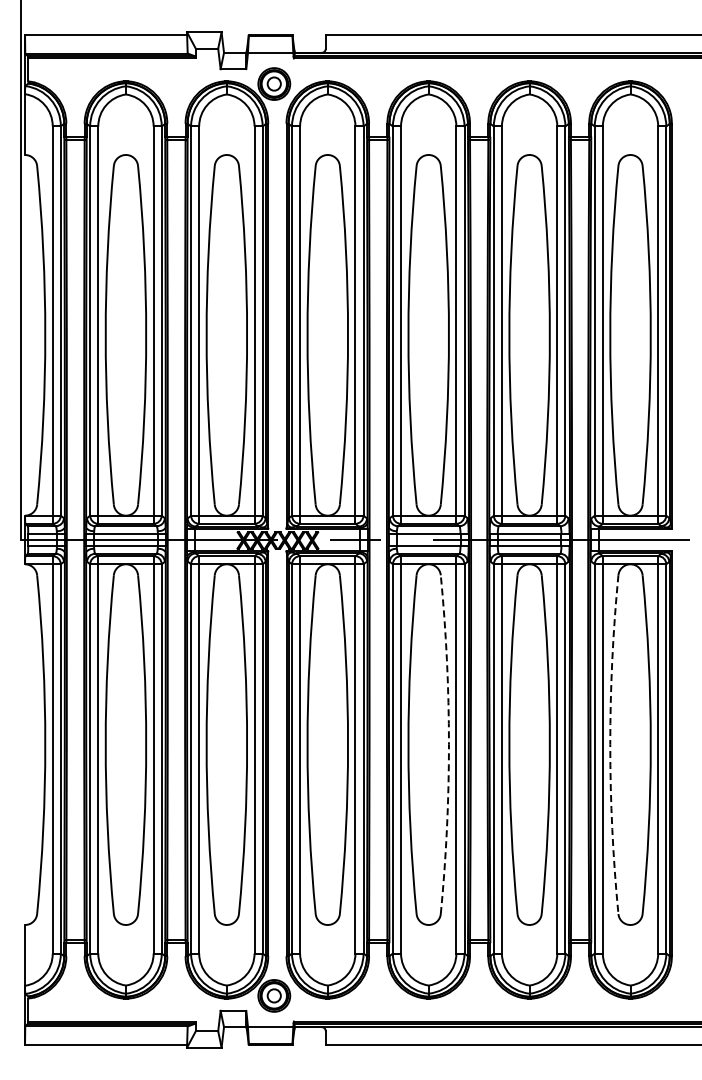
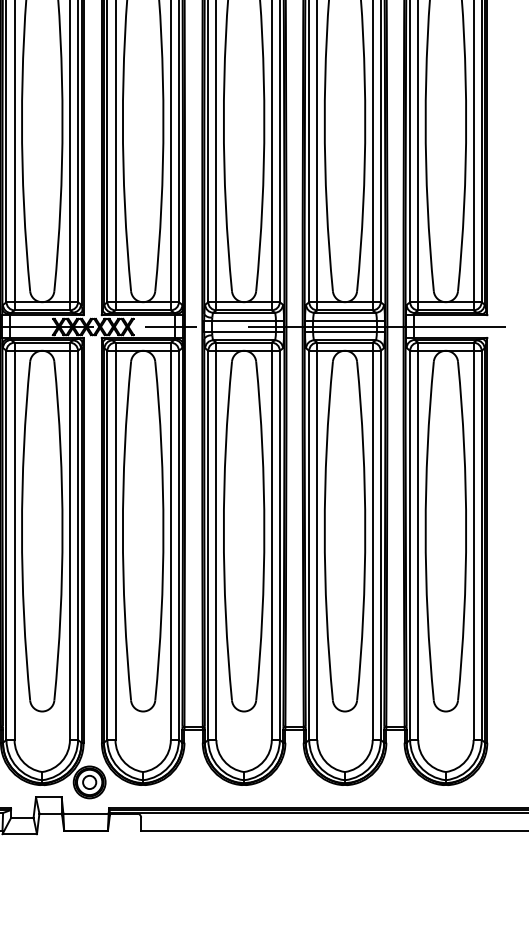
arc: (448, 744) -> (263, 531), dashed -> solid
arc: (610, 744) -> (425, 531), dashed -> solid

